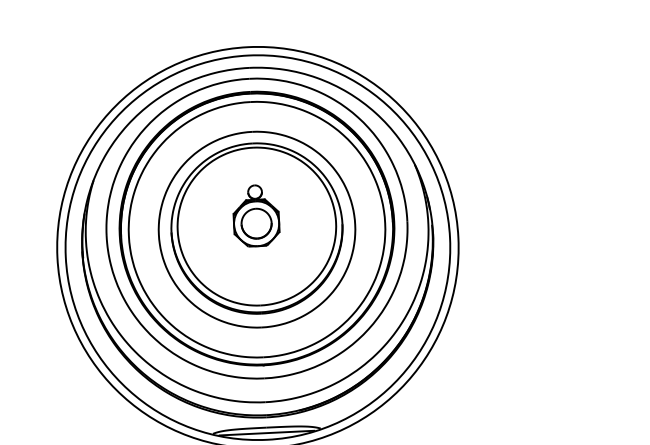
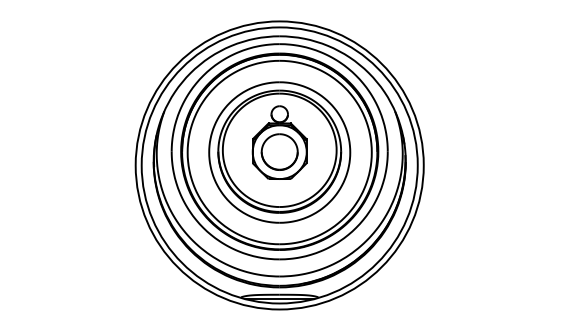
part: (256, 215) -> (279, 142), size x1.67

